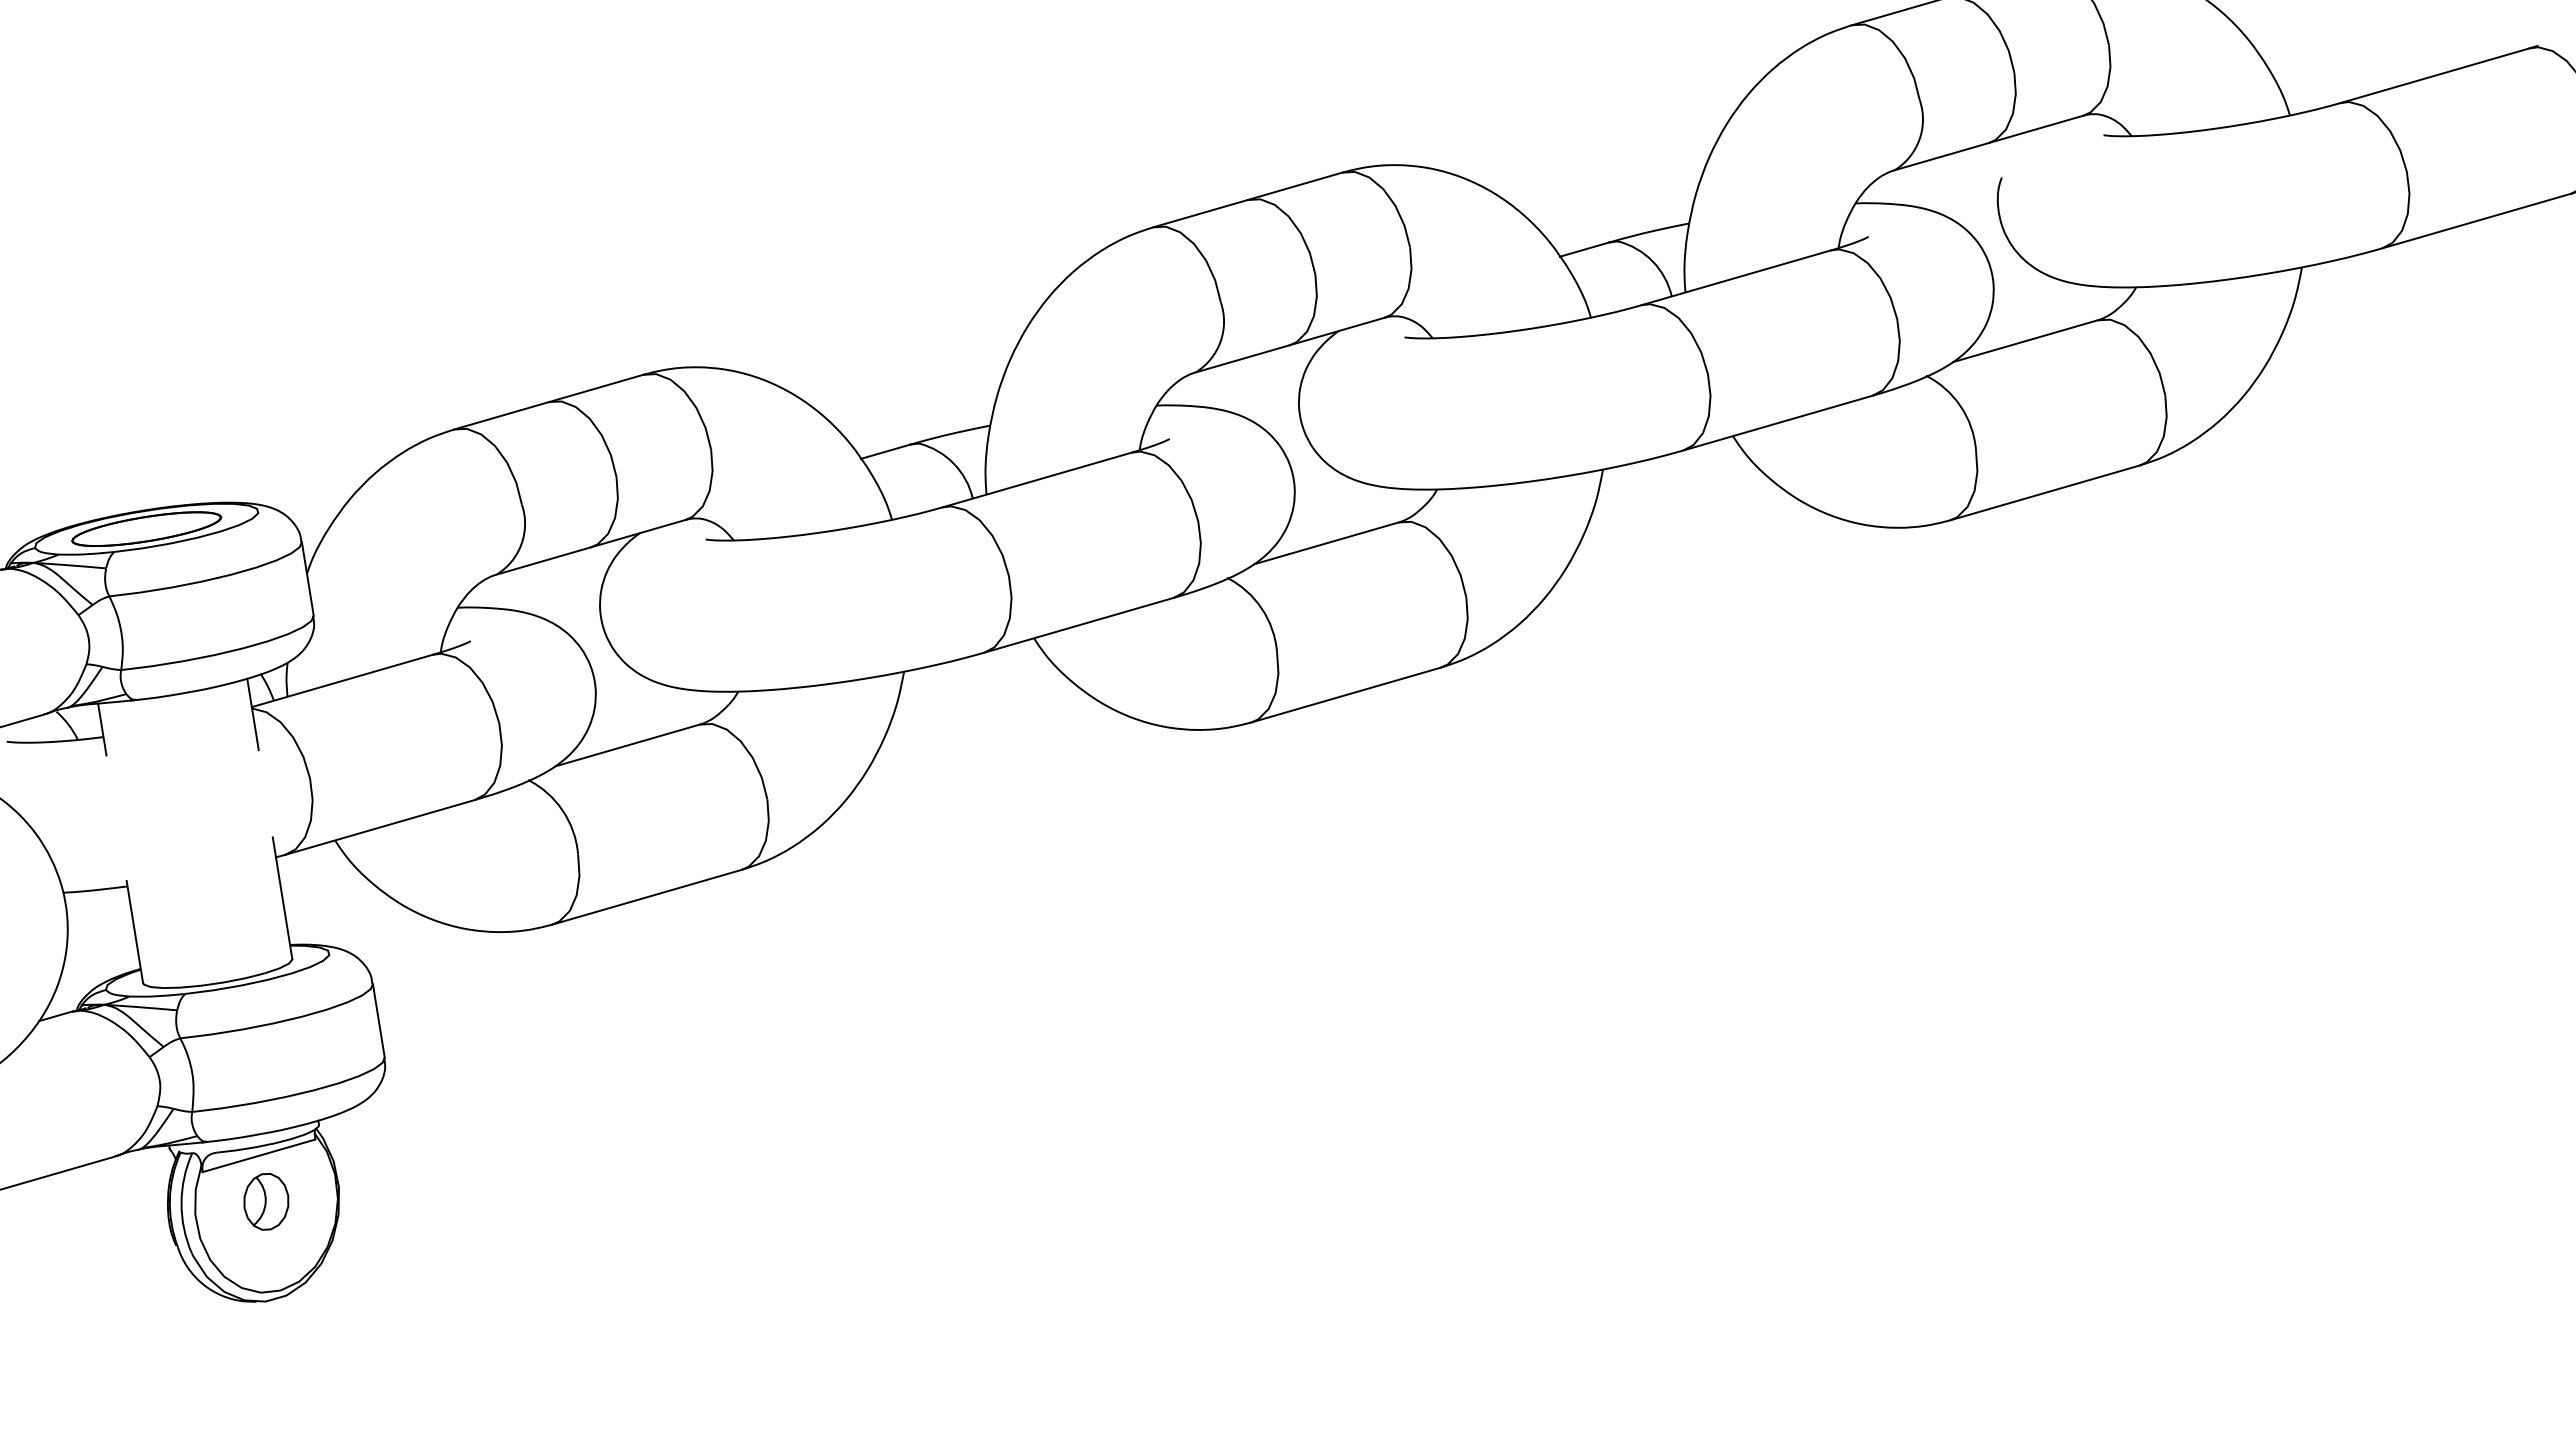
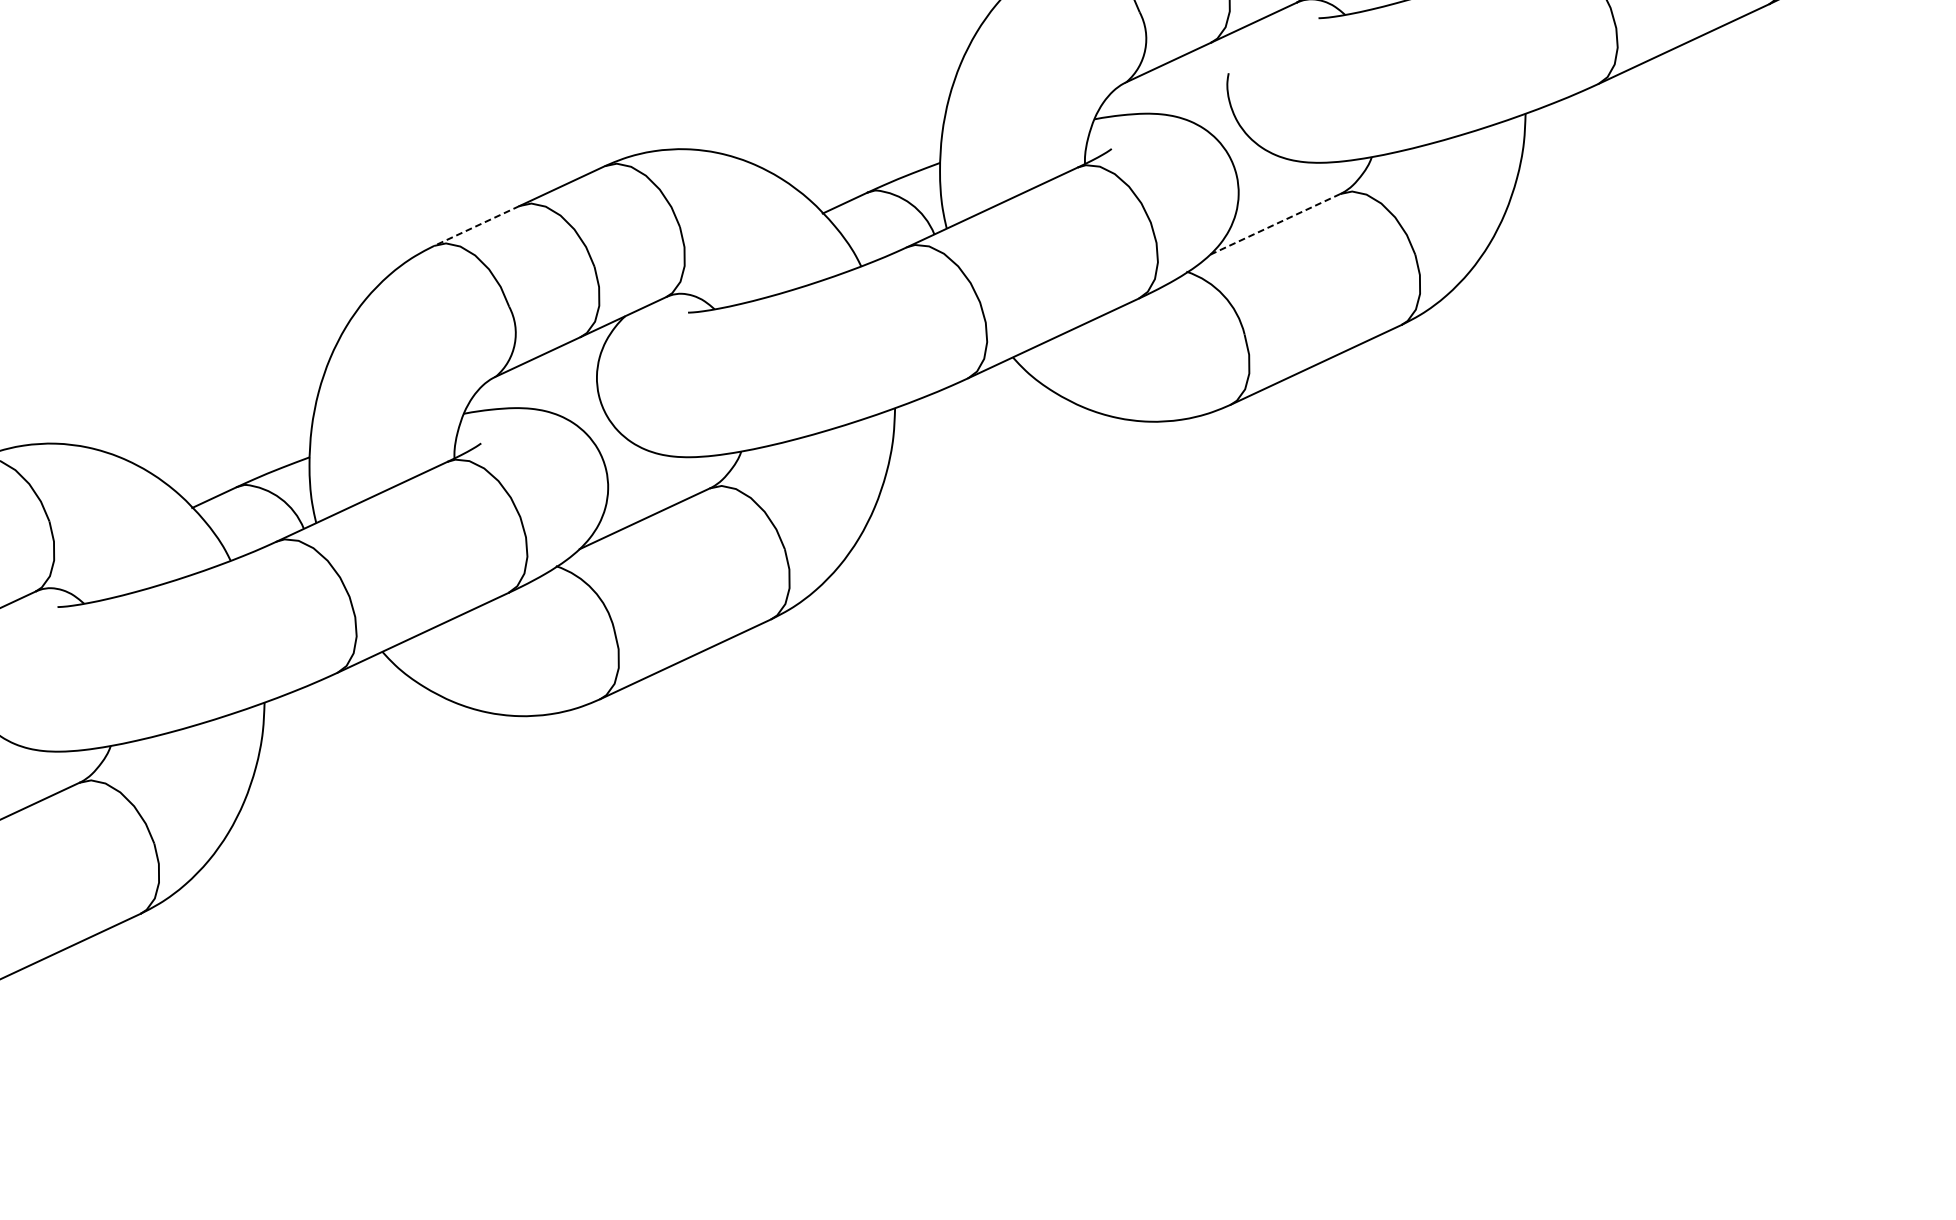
line: (1199, 213) -> (475, 225), solid -> dashed
line: (2025, 341) -> (1275, 224), solid -> dashed

